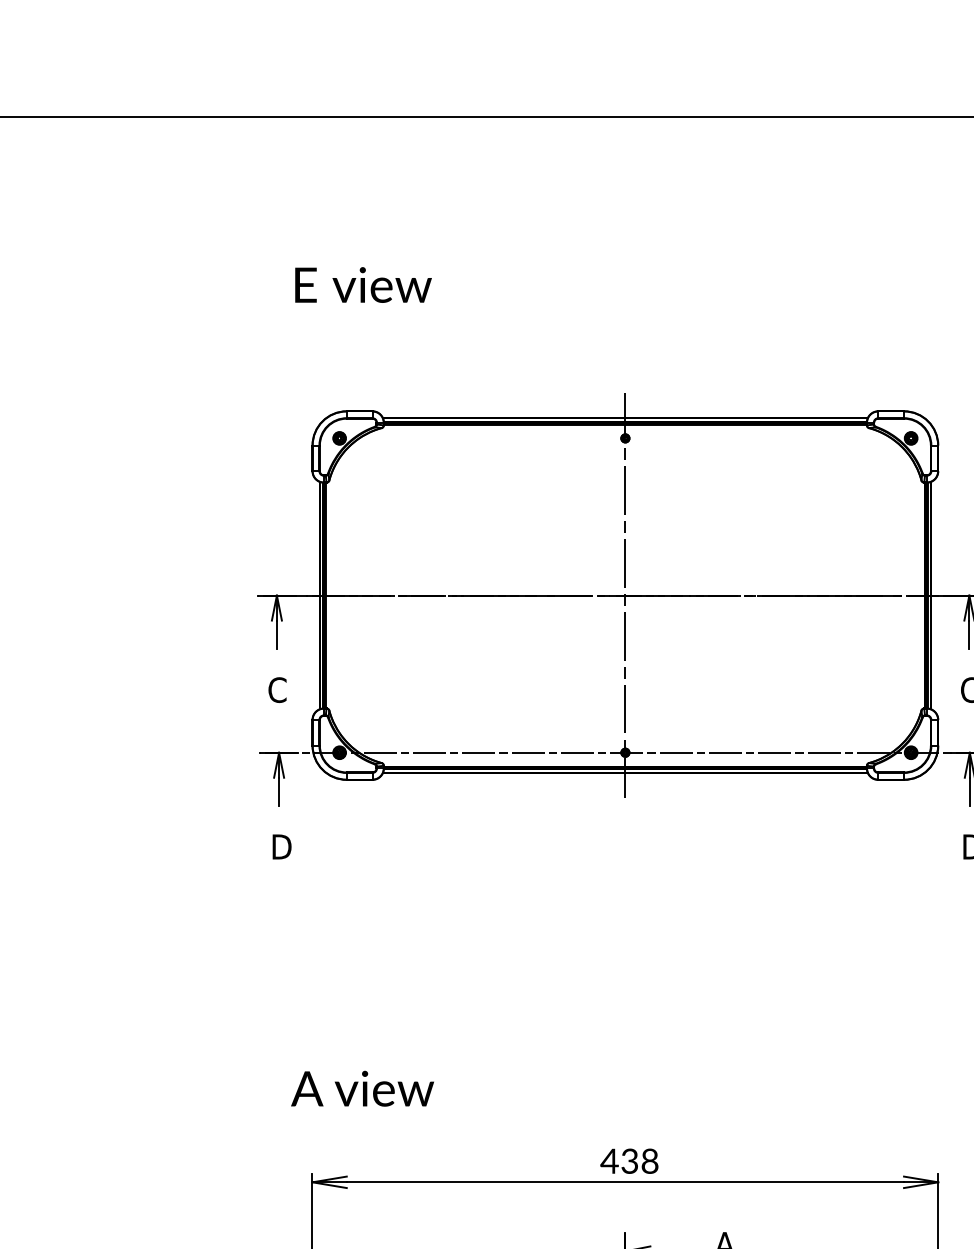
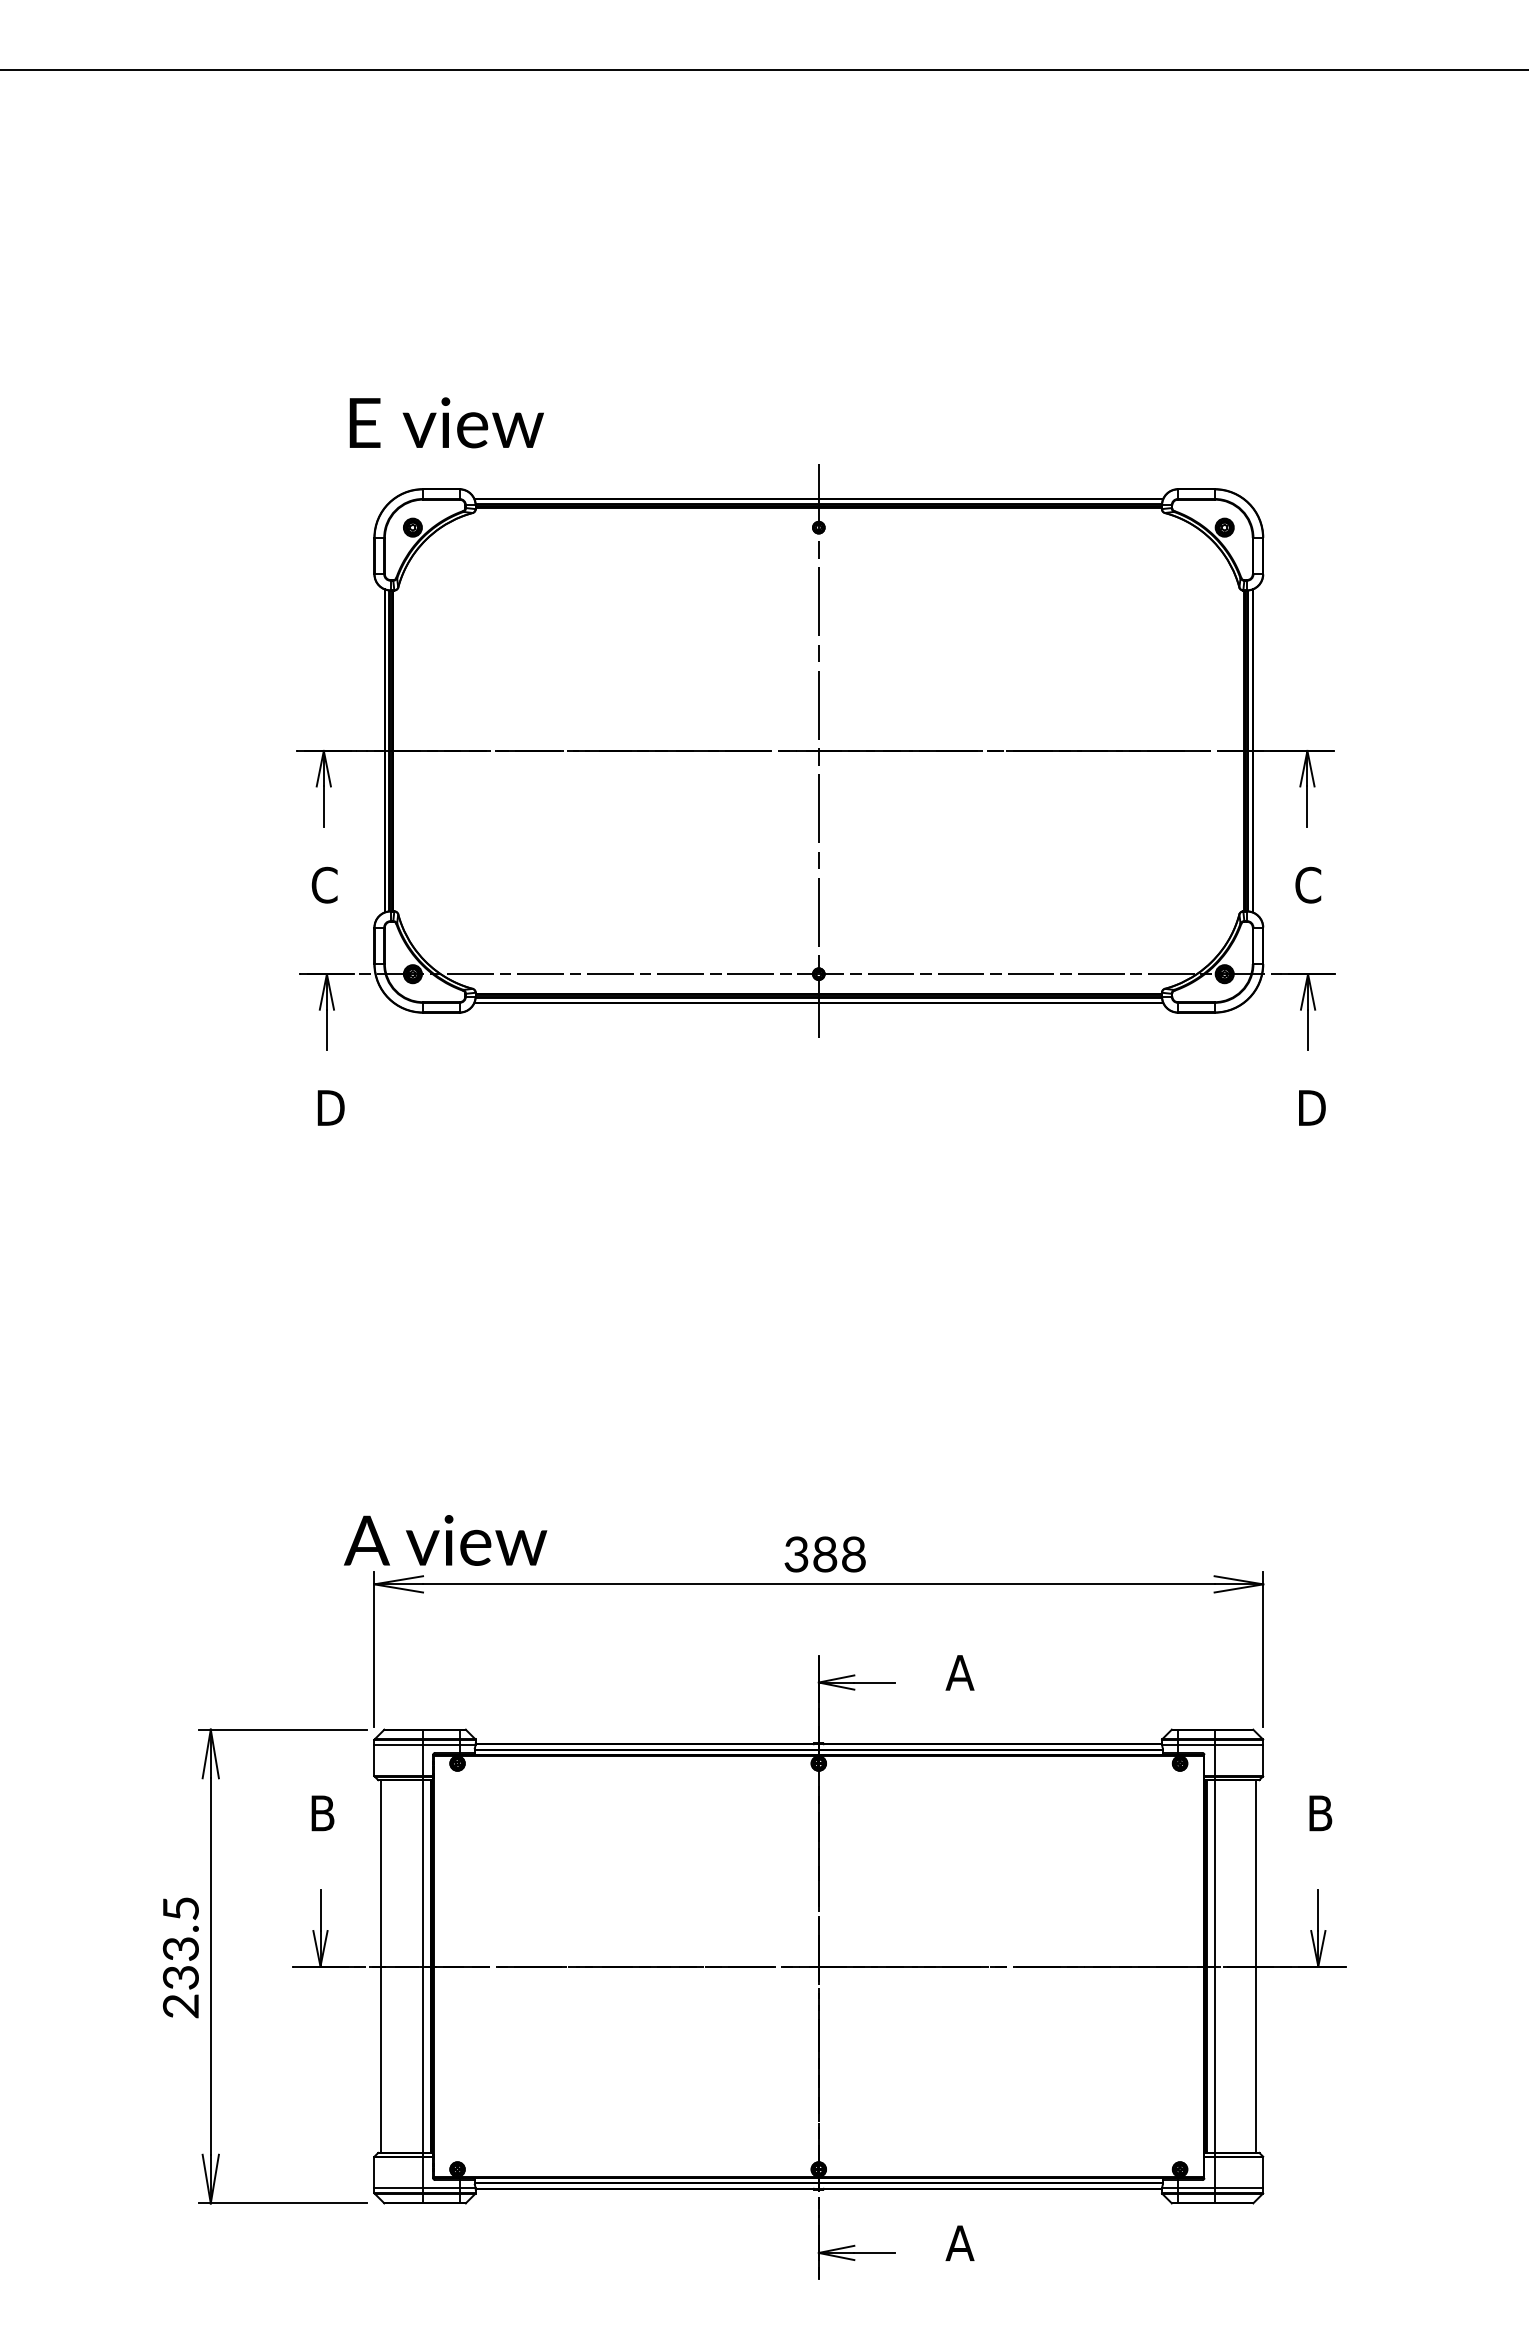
text: (363, 284) -> (446, 422), moved
text: (362, 1088) -> (445, 1540), moved
text: (619, 1161) -> (810, 1554), 438 -> 388

